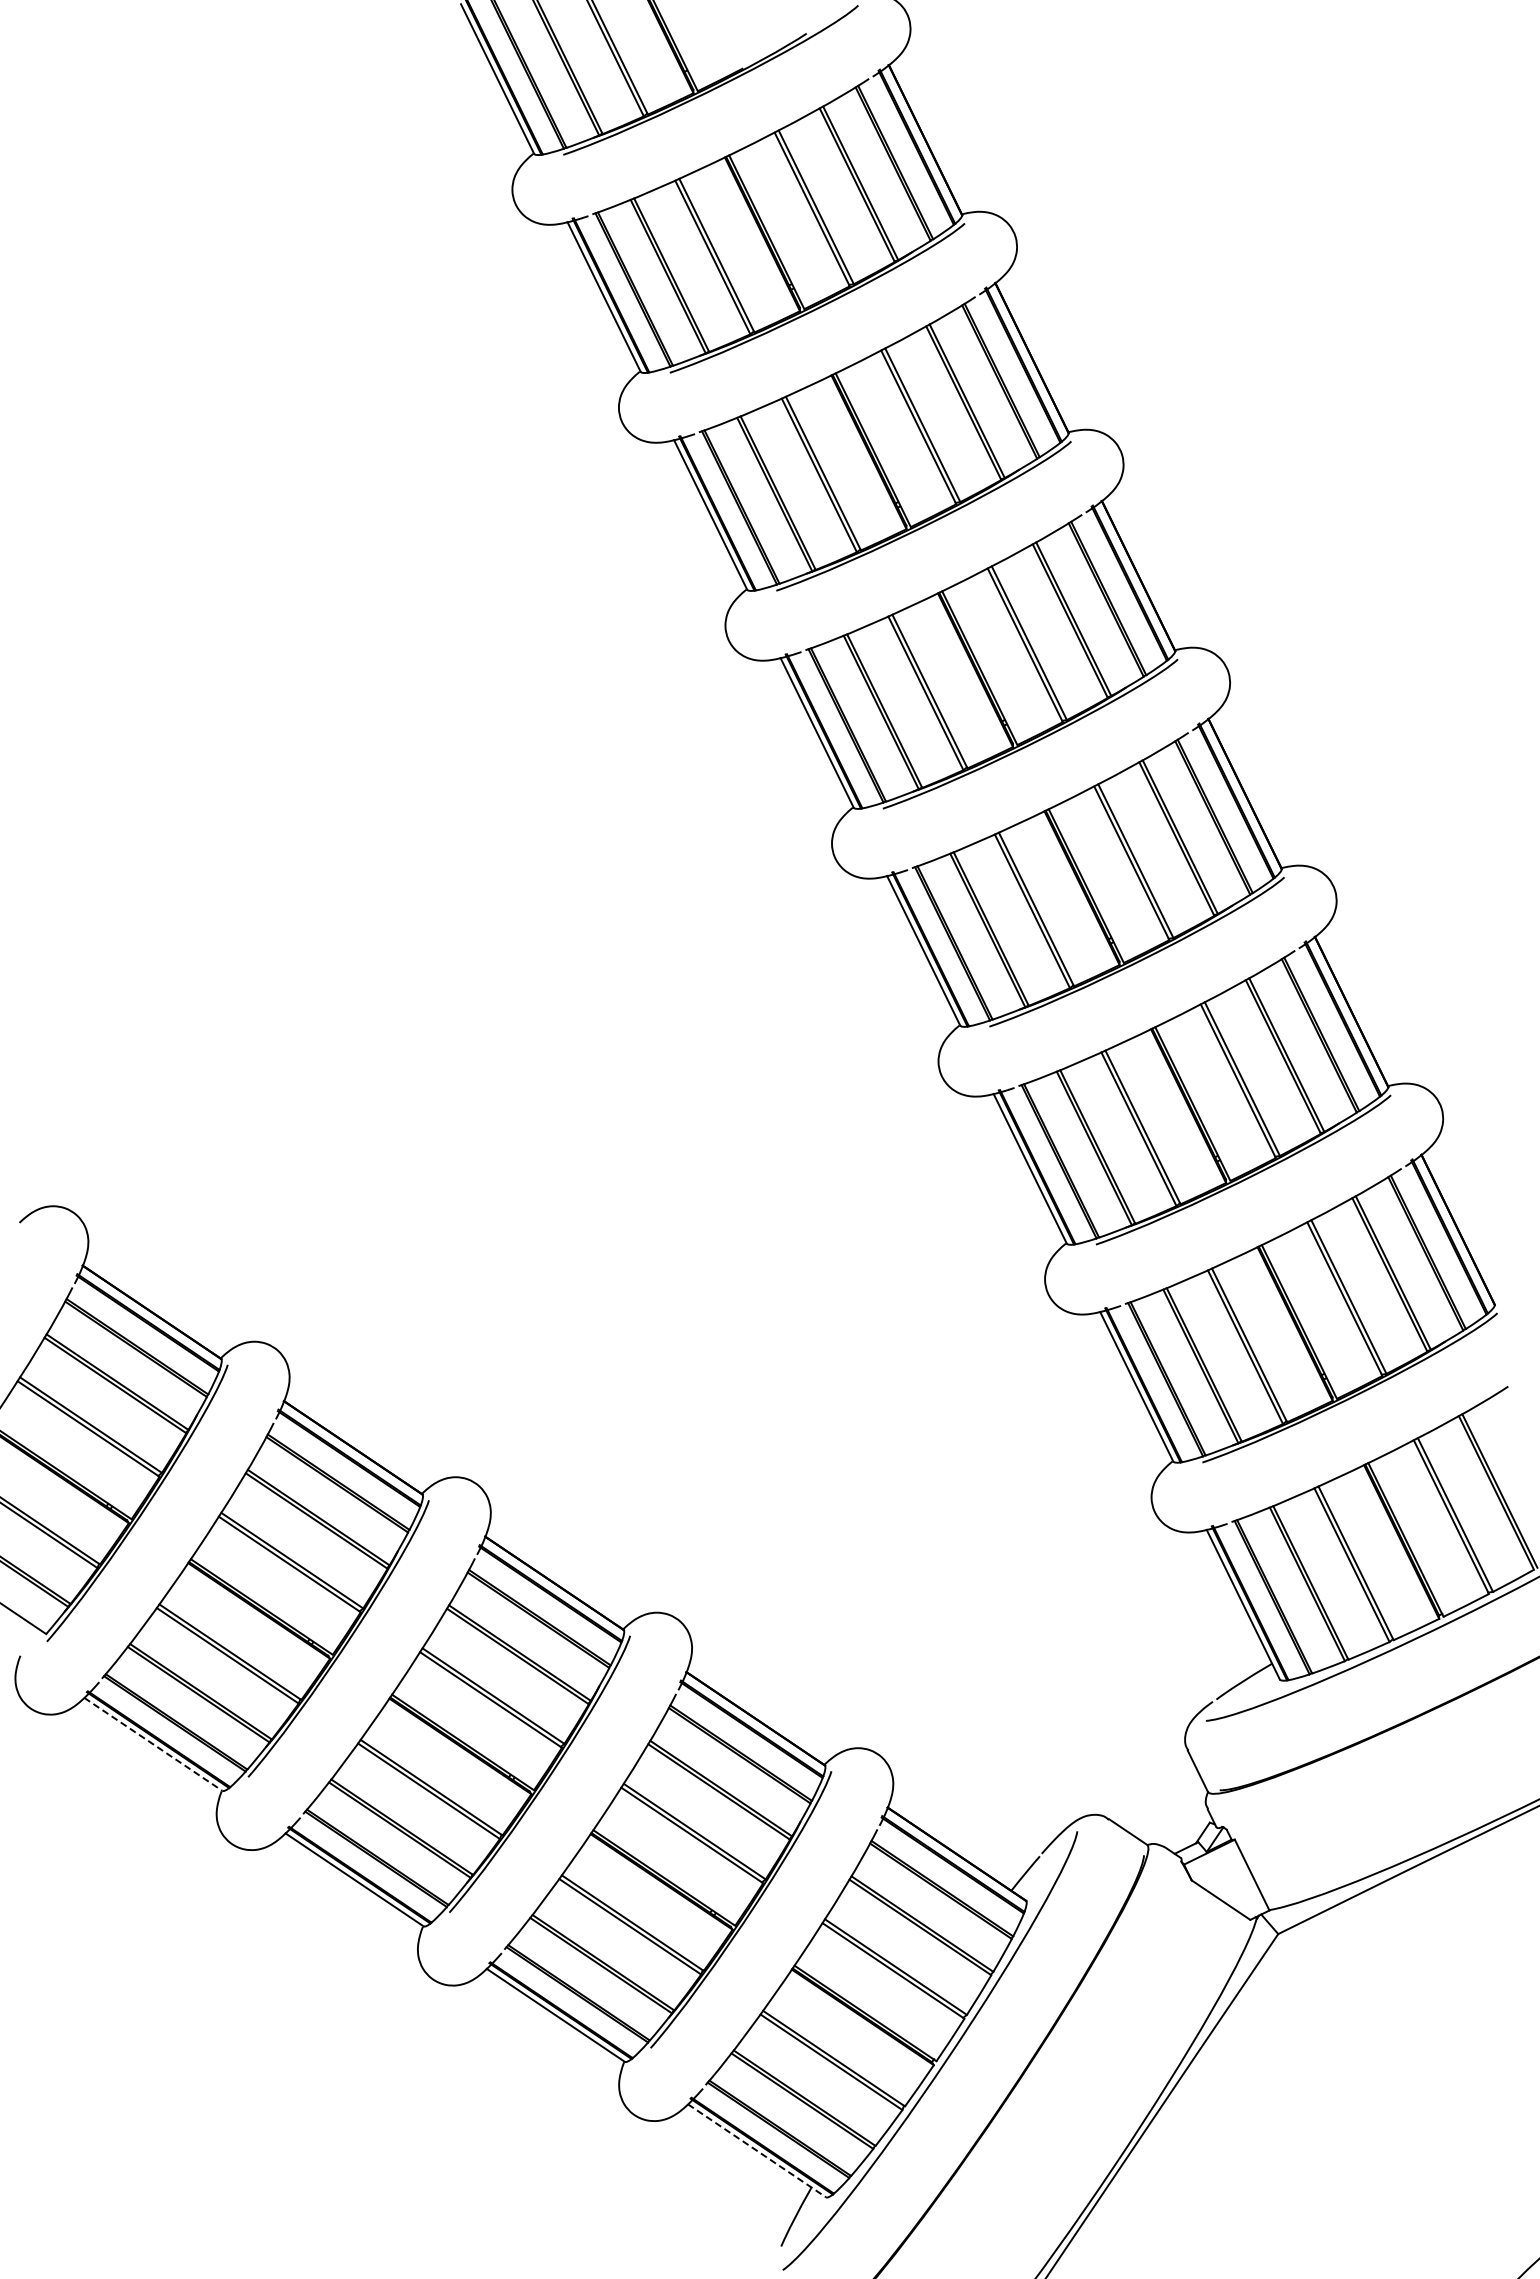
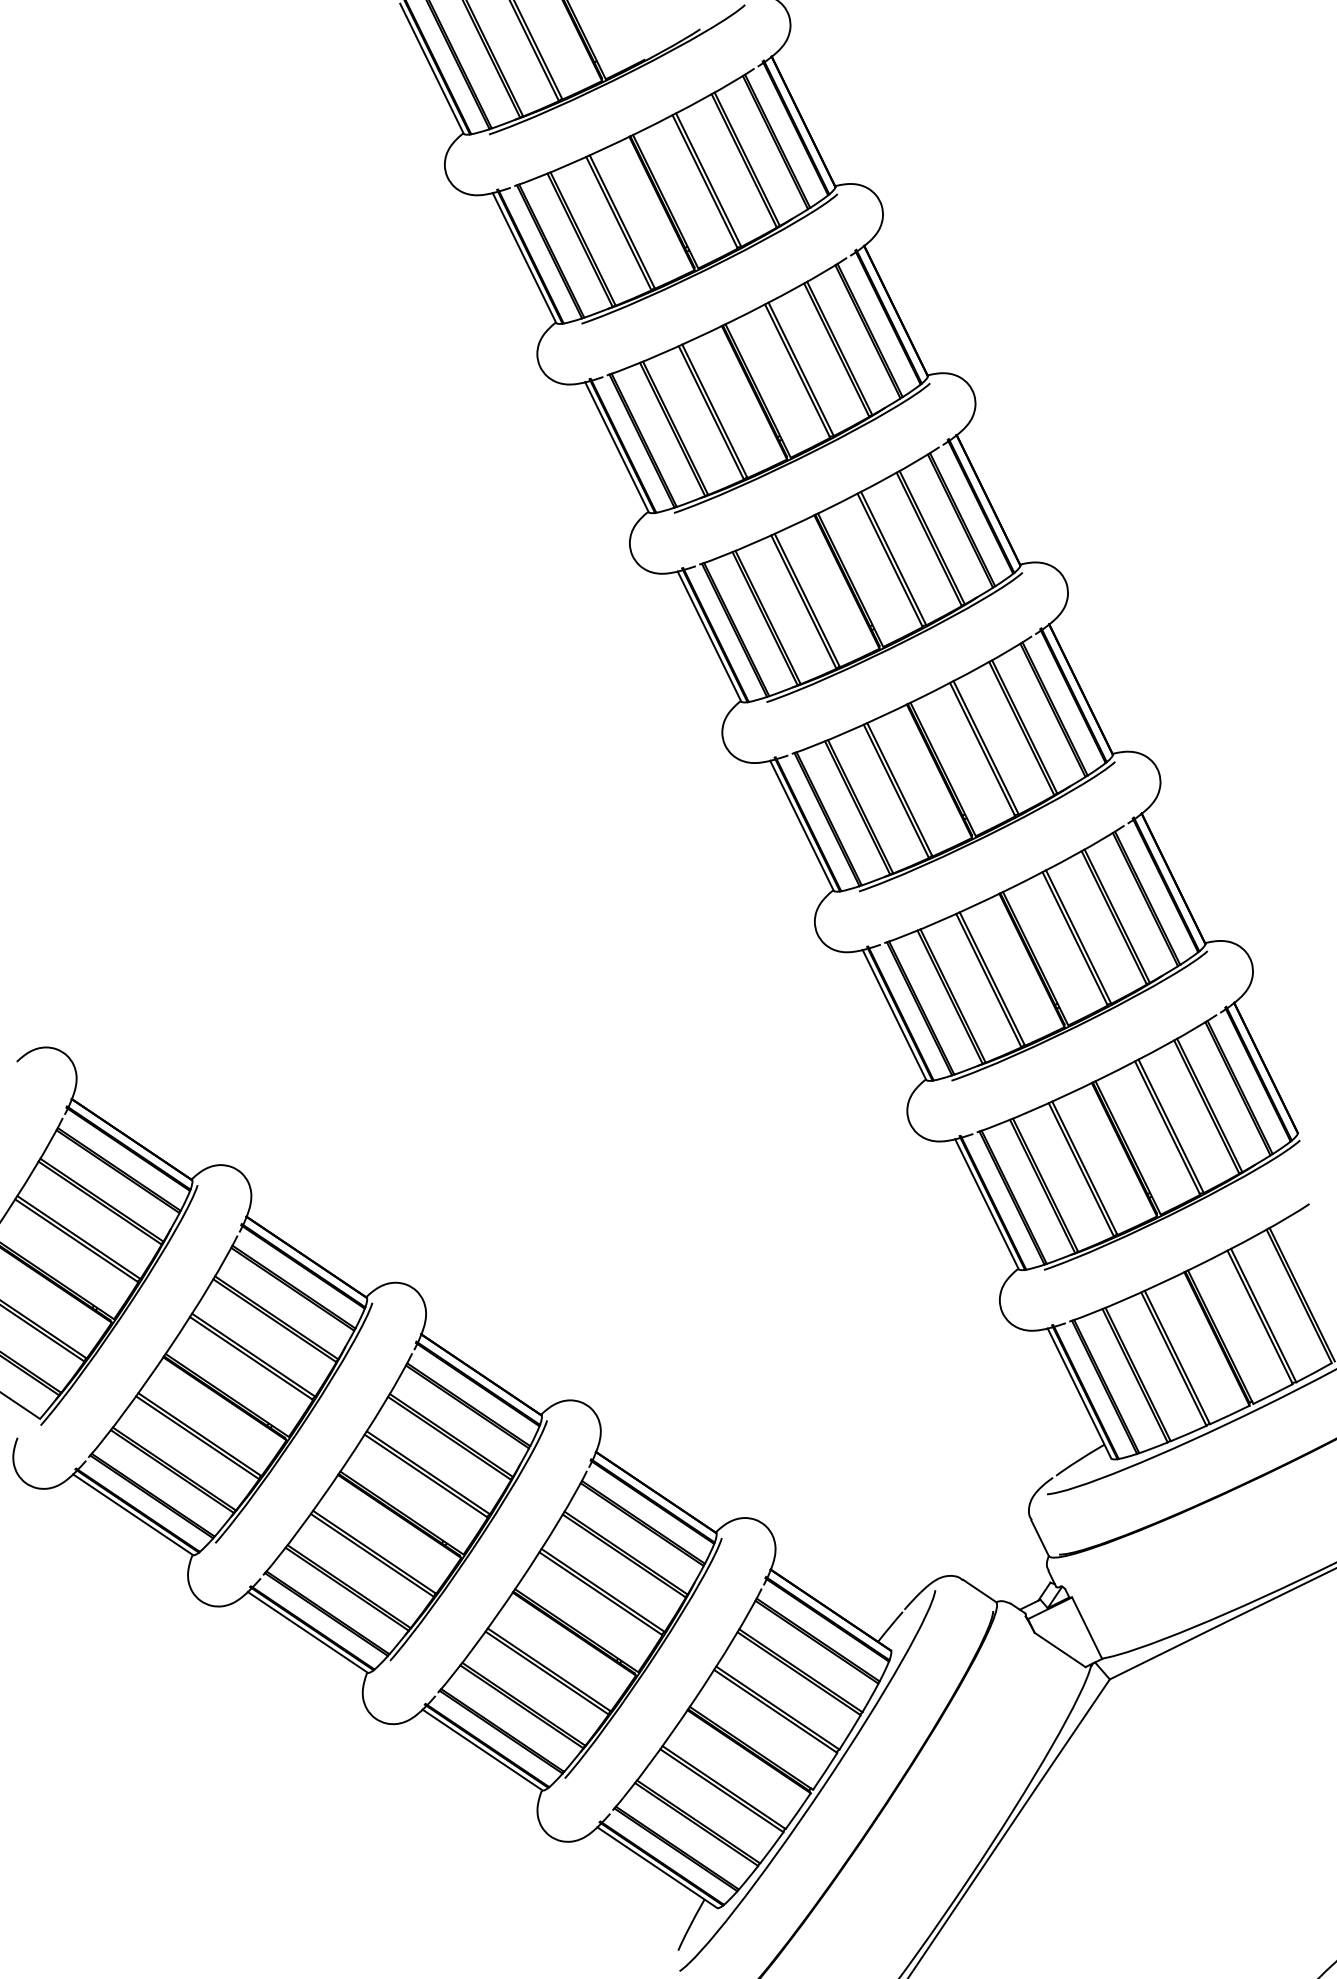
line: (153, 1744) -> (133, 1514), dashed -> solid
line: (757, 2151) -> (657, 1868), dashed -> solid

